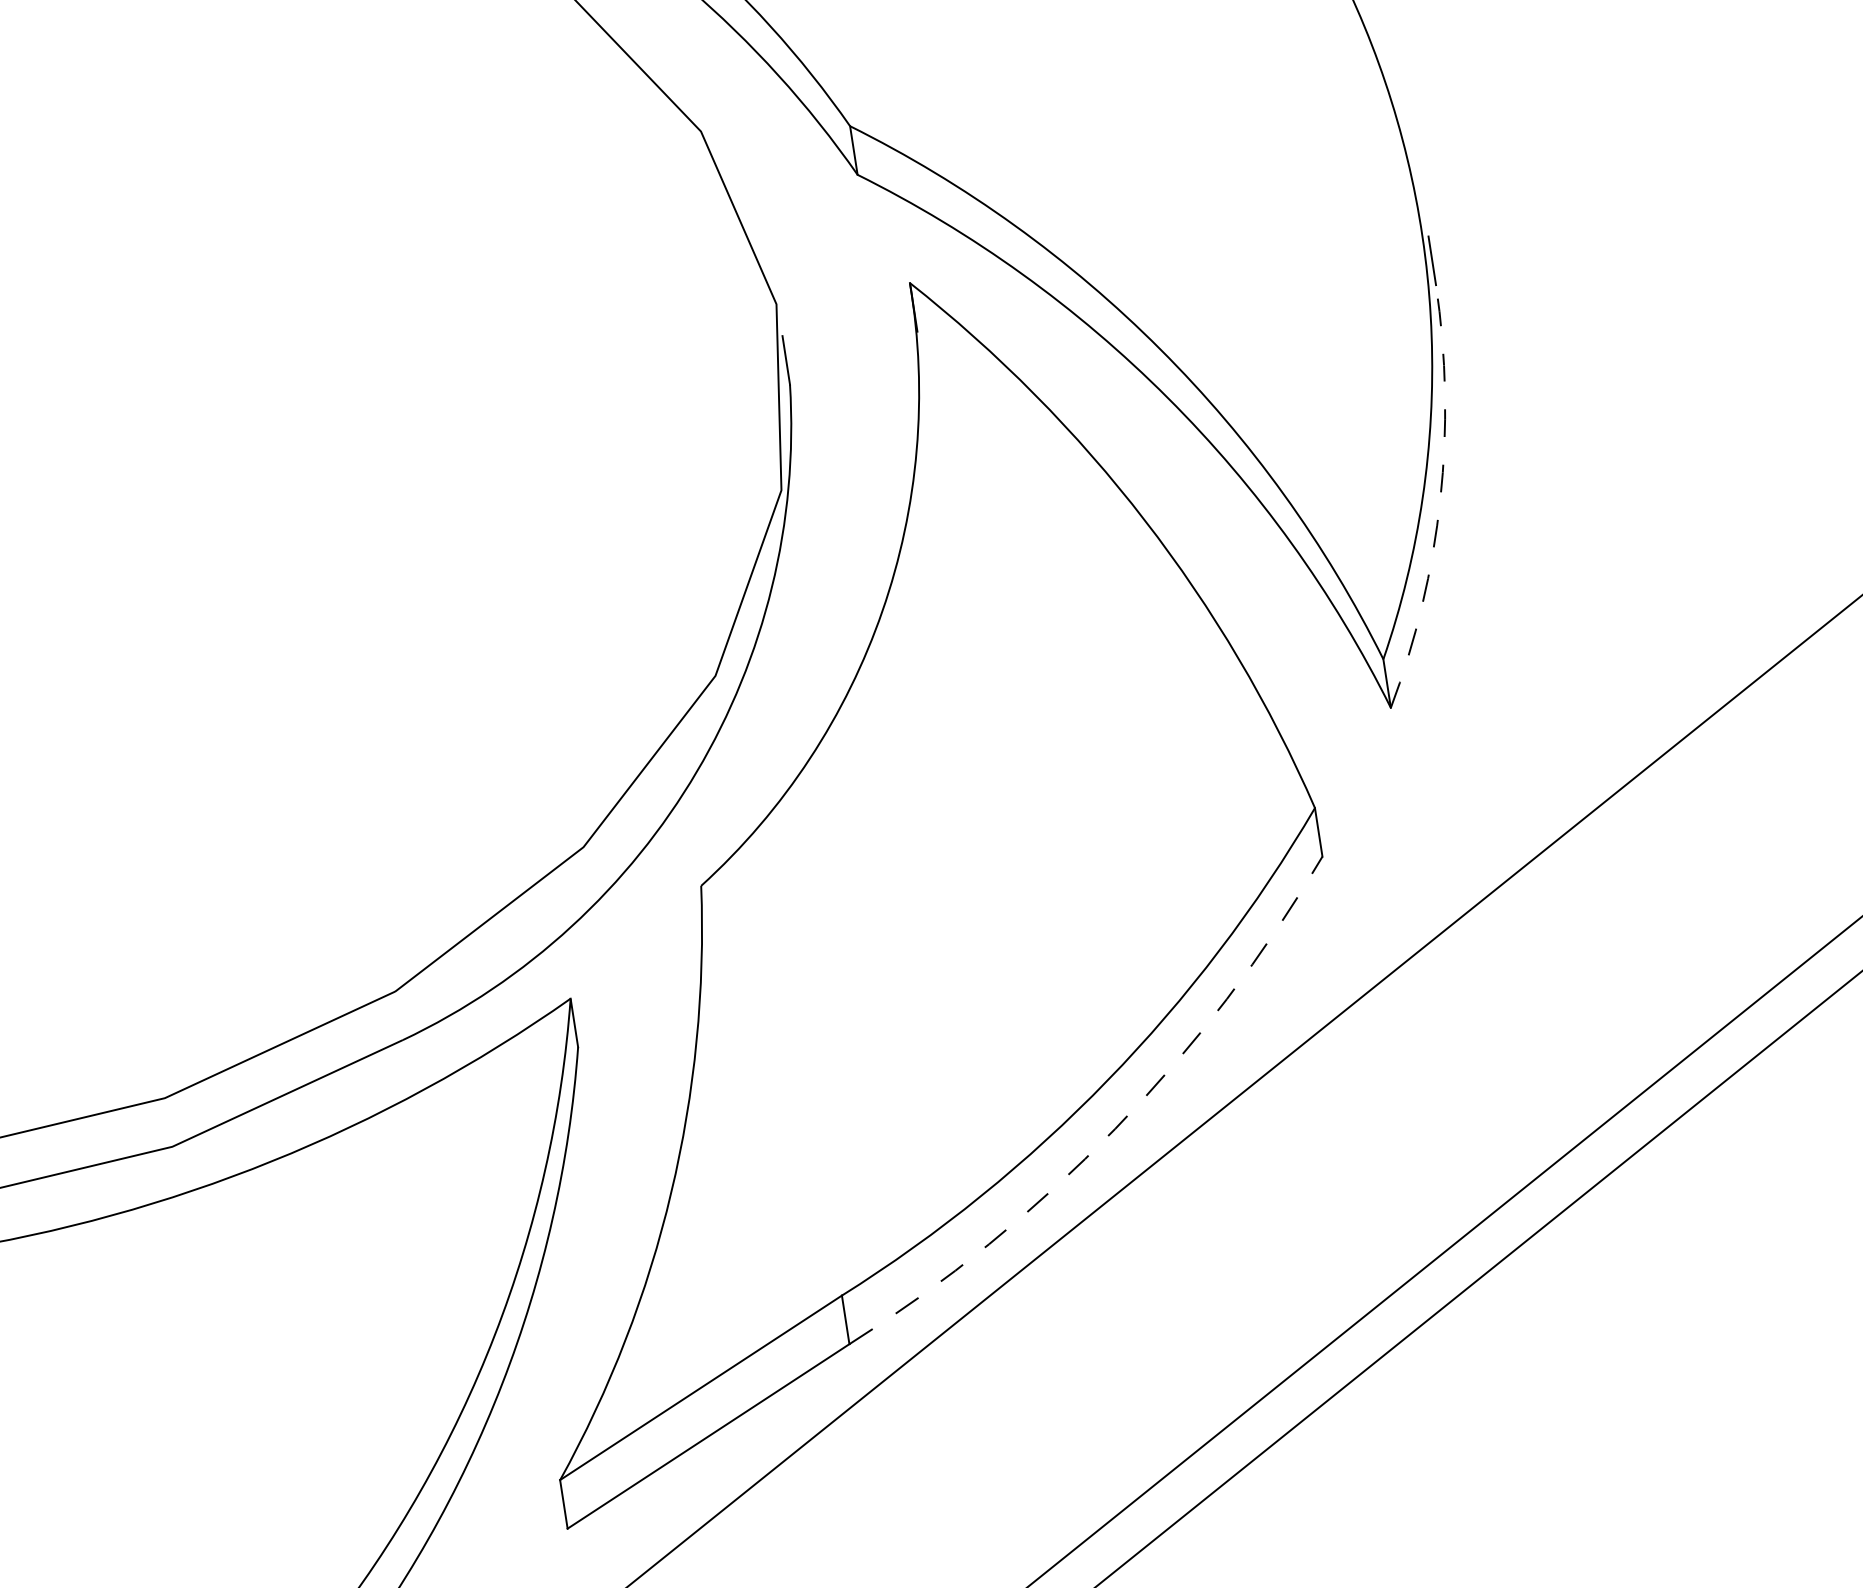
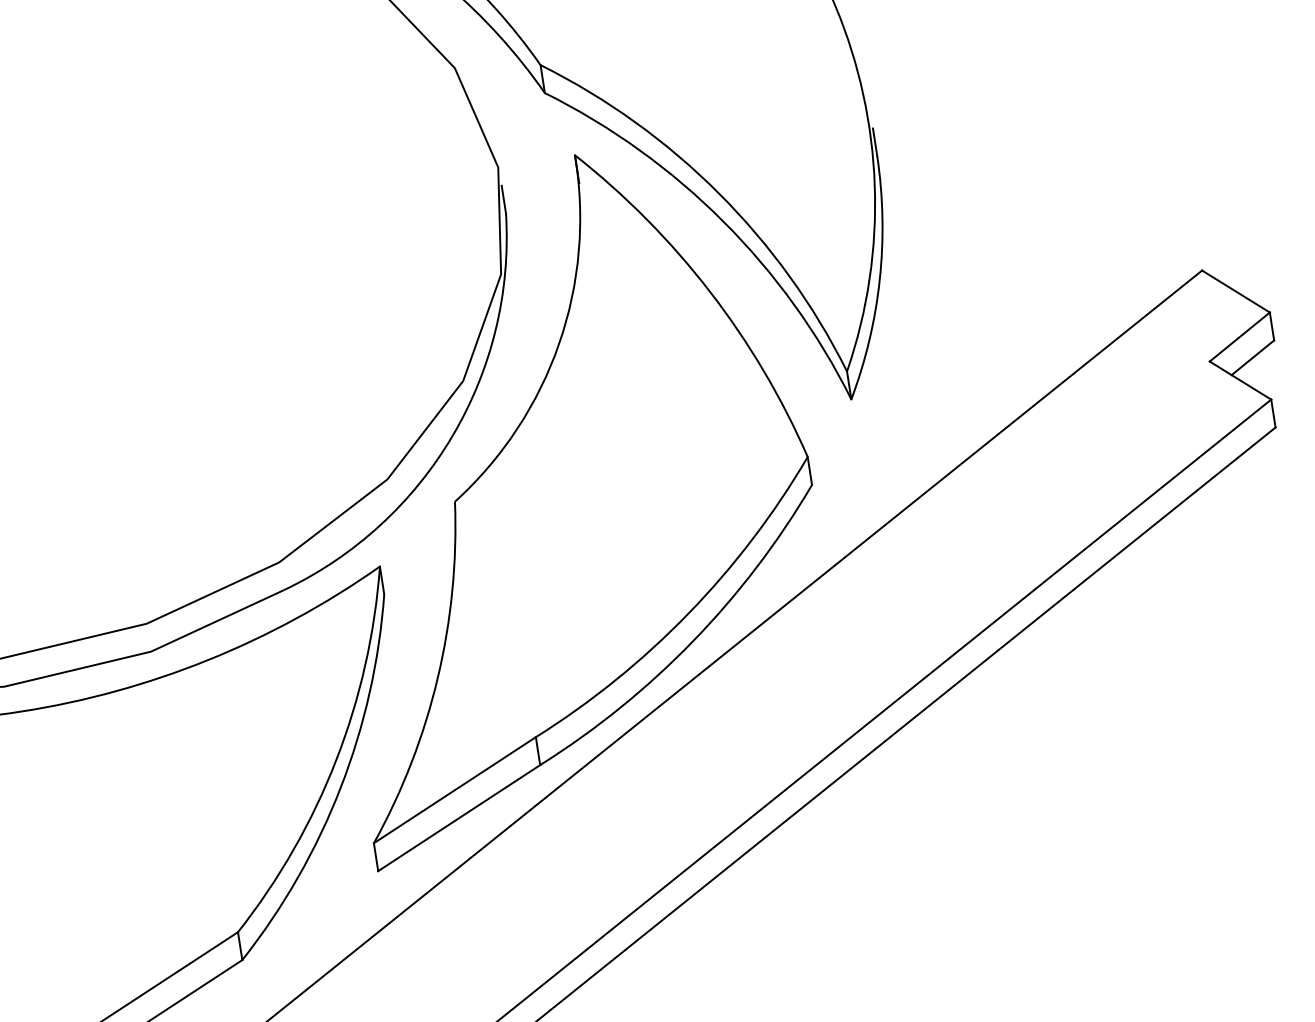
arc: (1439, 499) -> (879, 279), dashed -> solid
arc: (1114, 1129) -> (692, 641), dashed -> solid

